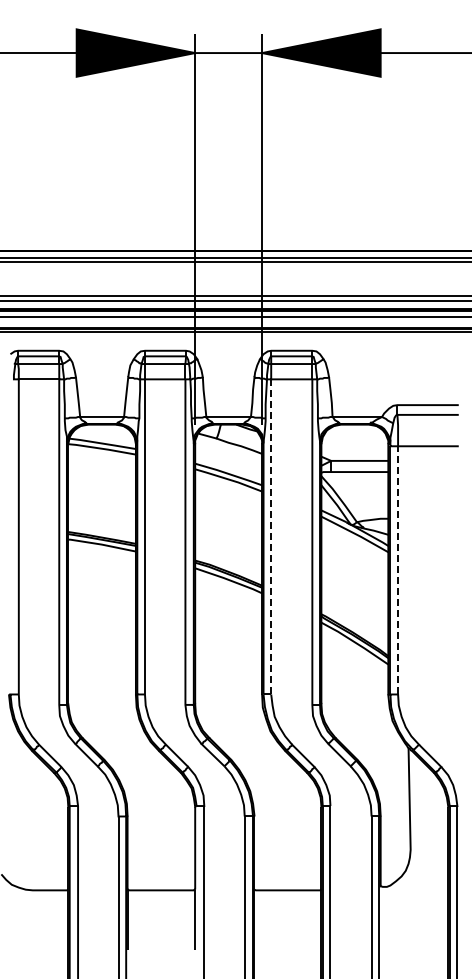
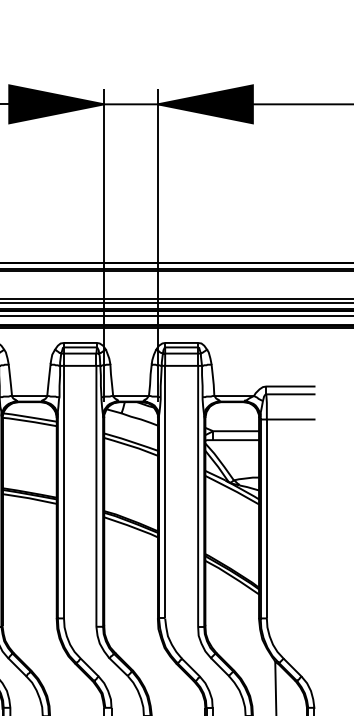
line: (271, 536) -> (165, 491), dashed -> solid
line: (398, 569) -> (267, 518), dashed -> solid

